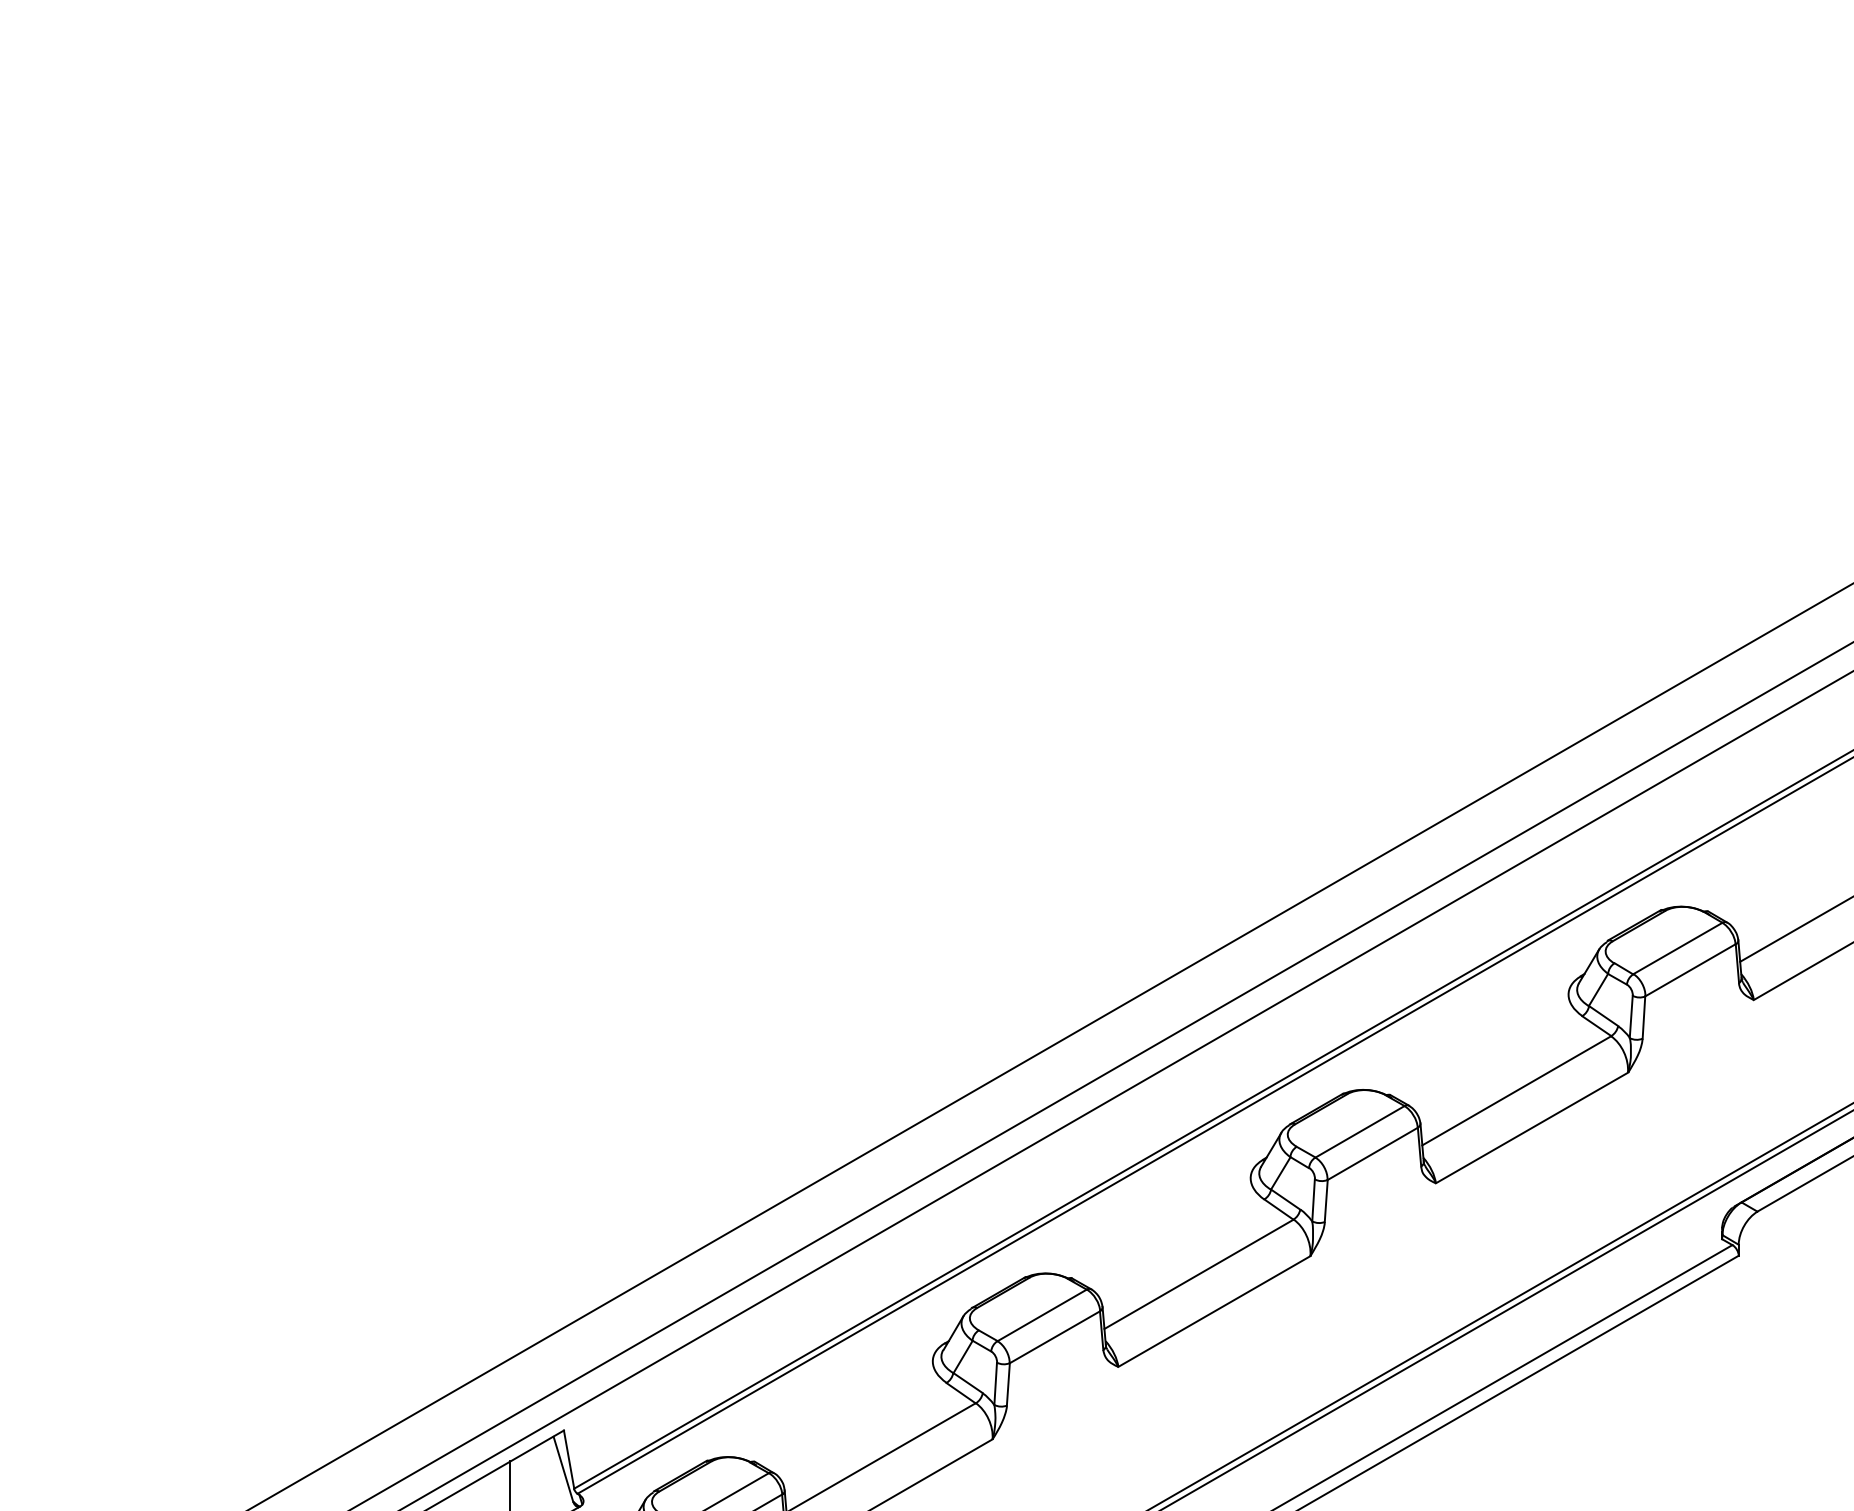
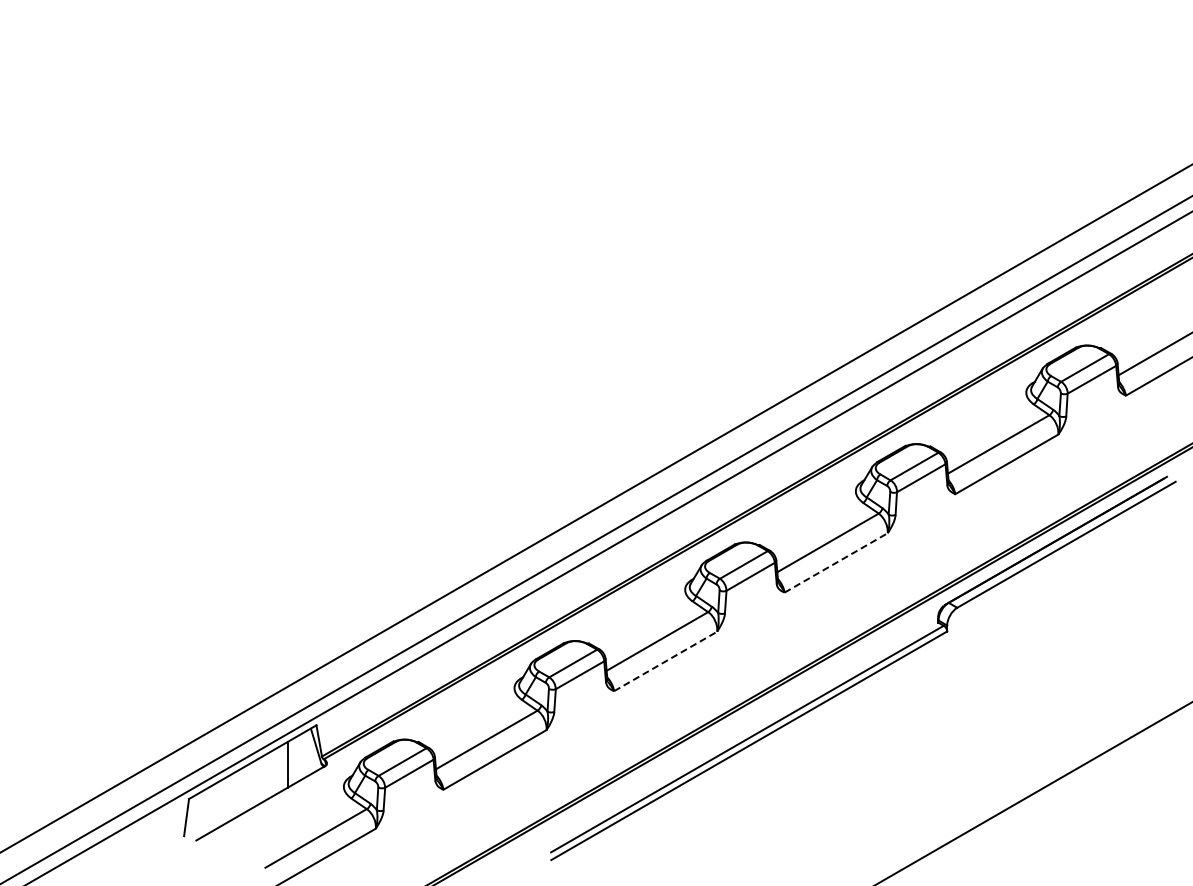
line: (1532, 1127) -> (836, 562), solid -> dashed
line: (1214, 1311) -> (665, 661), solid -> dashed

